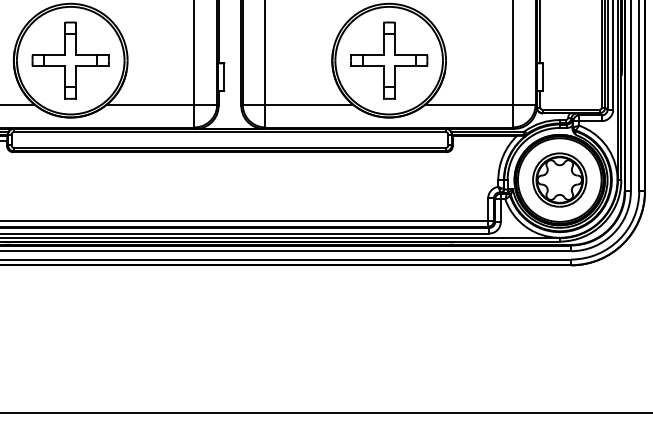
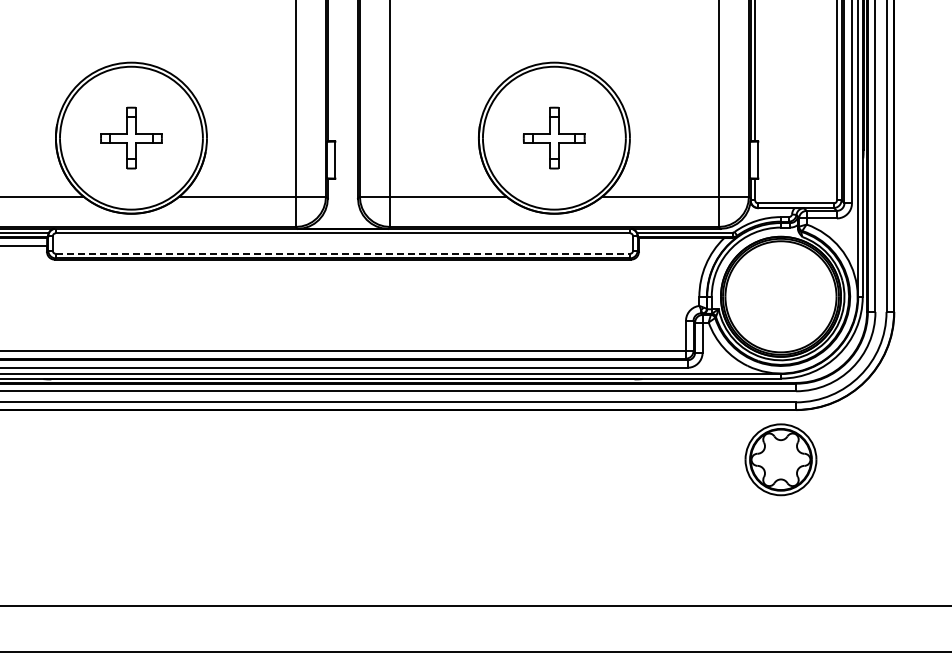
part: (70, 60) -> (131, 137), size x0.6
part: (388, 60) -> (553, 137), size x0.6
line: (230, 147) -> (343, 253), solid -> dashed
part: (559, 179) -> (780, 459), moved

